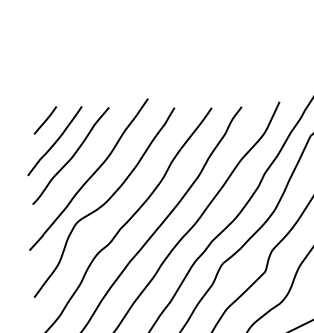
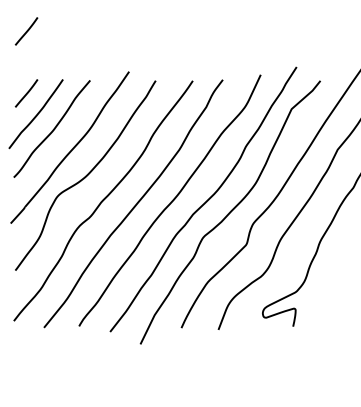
line: (45, 58) -> (26, 31), added

